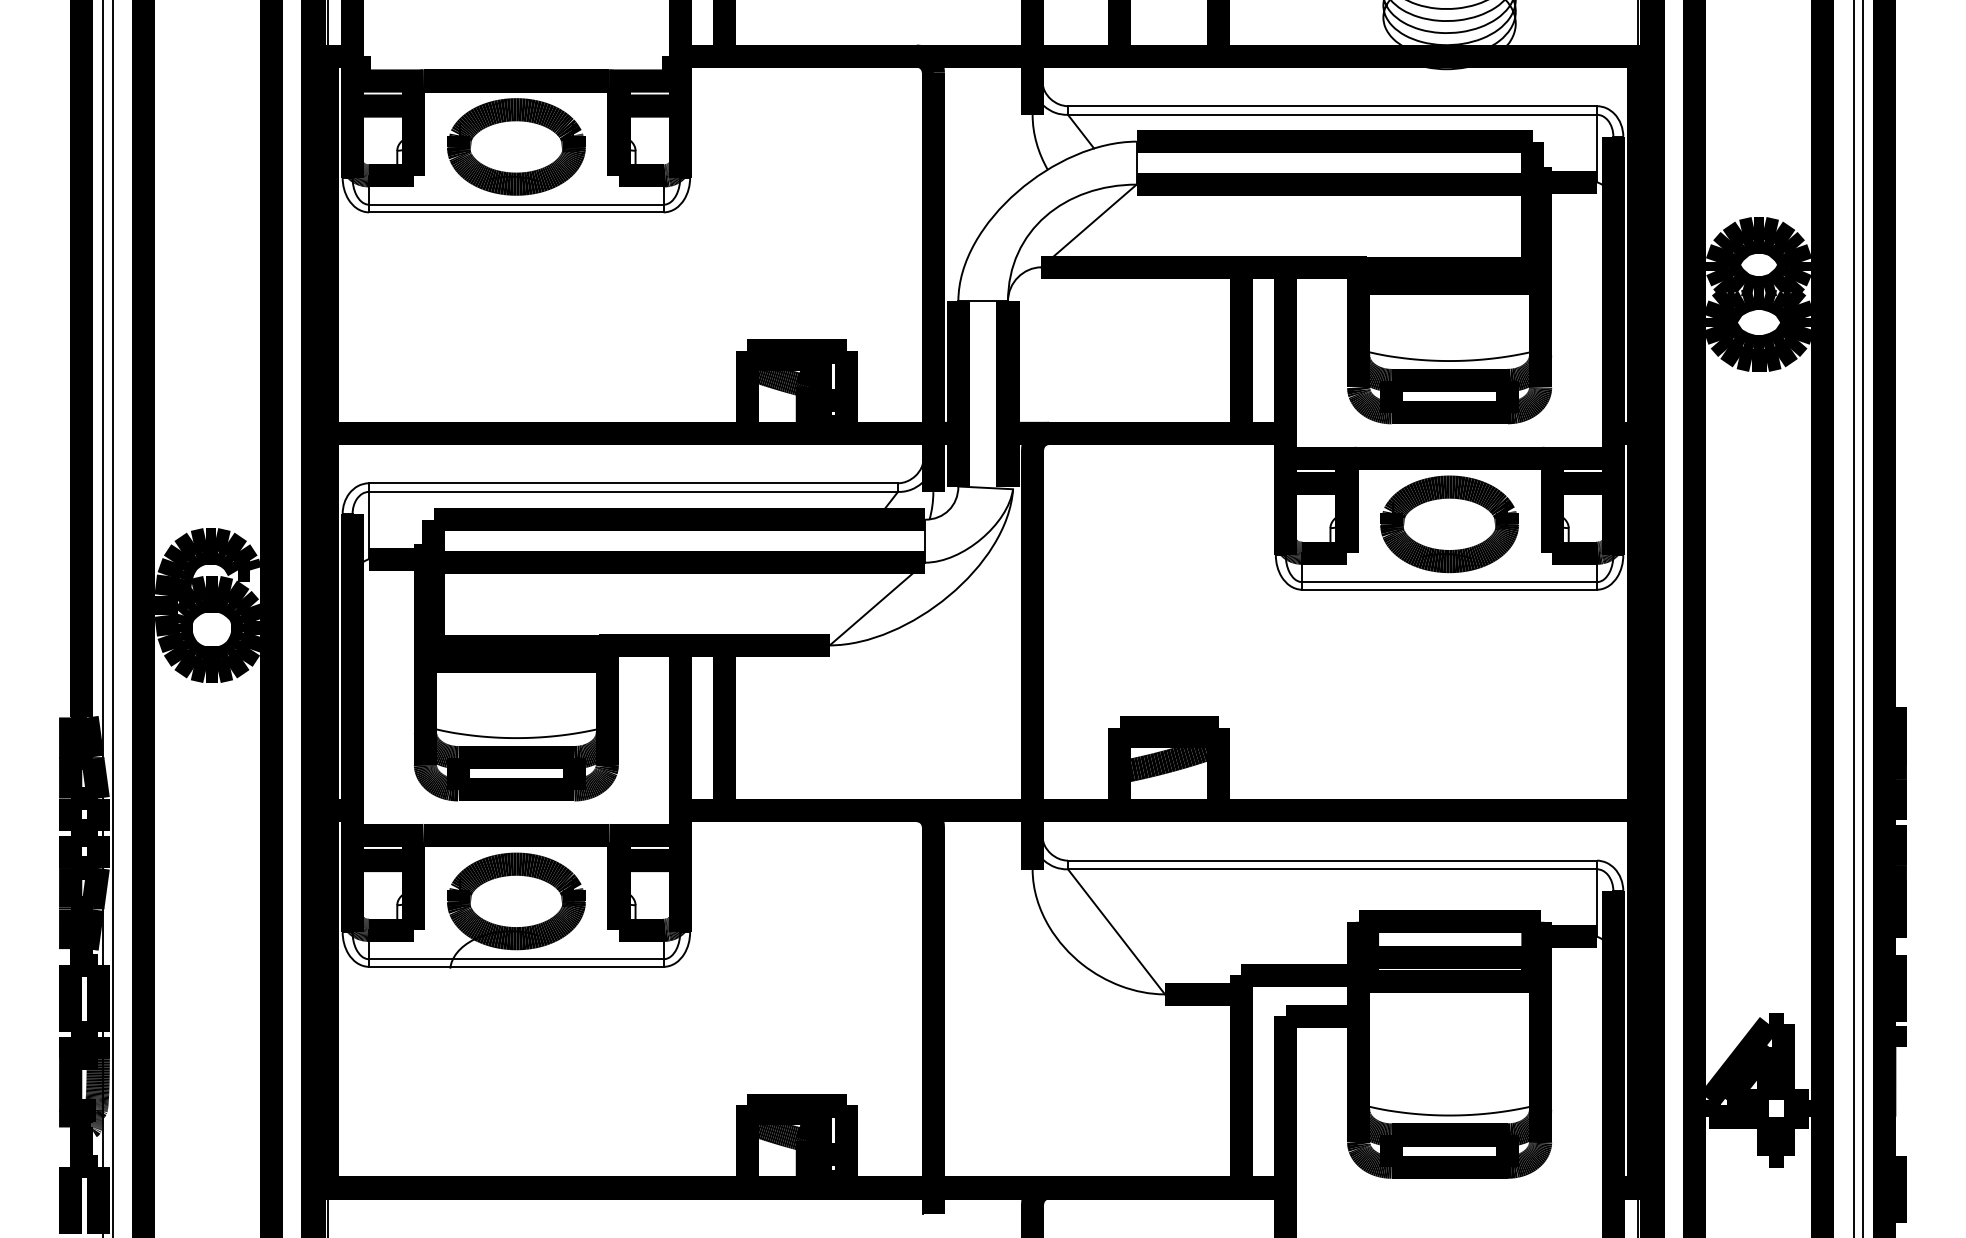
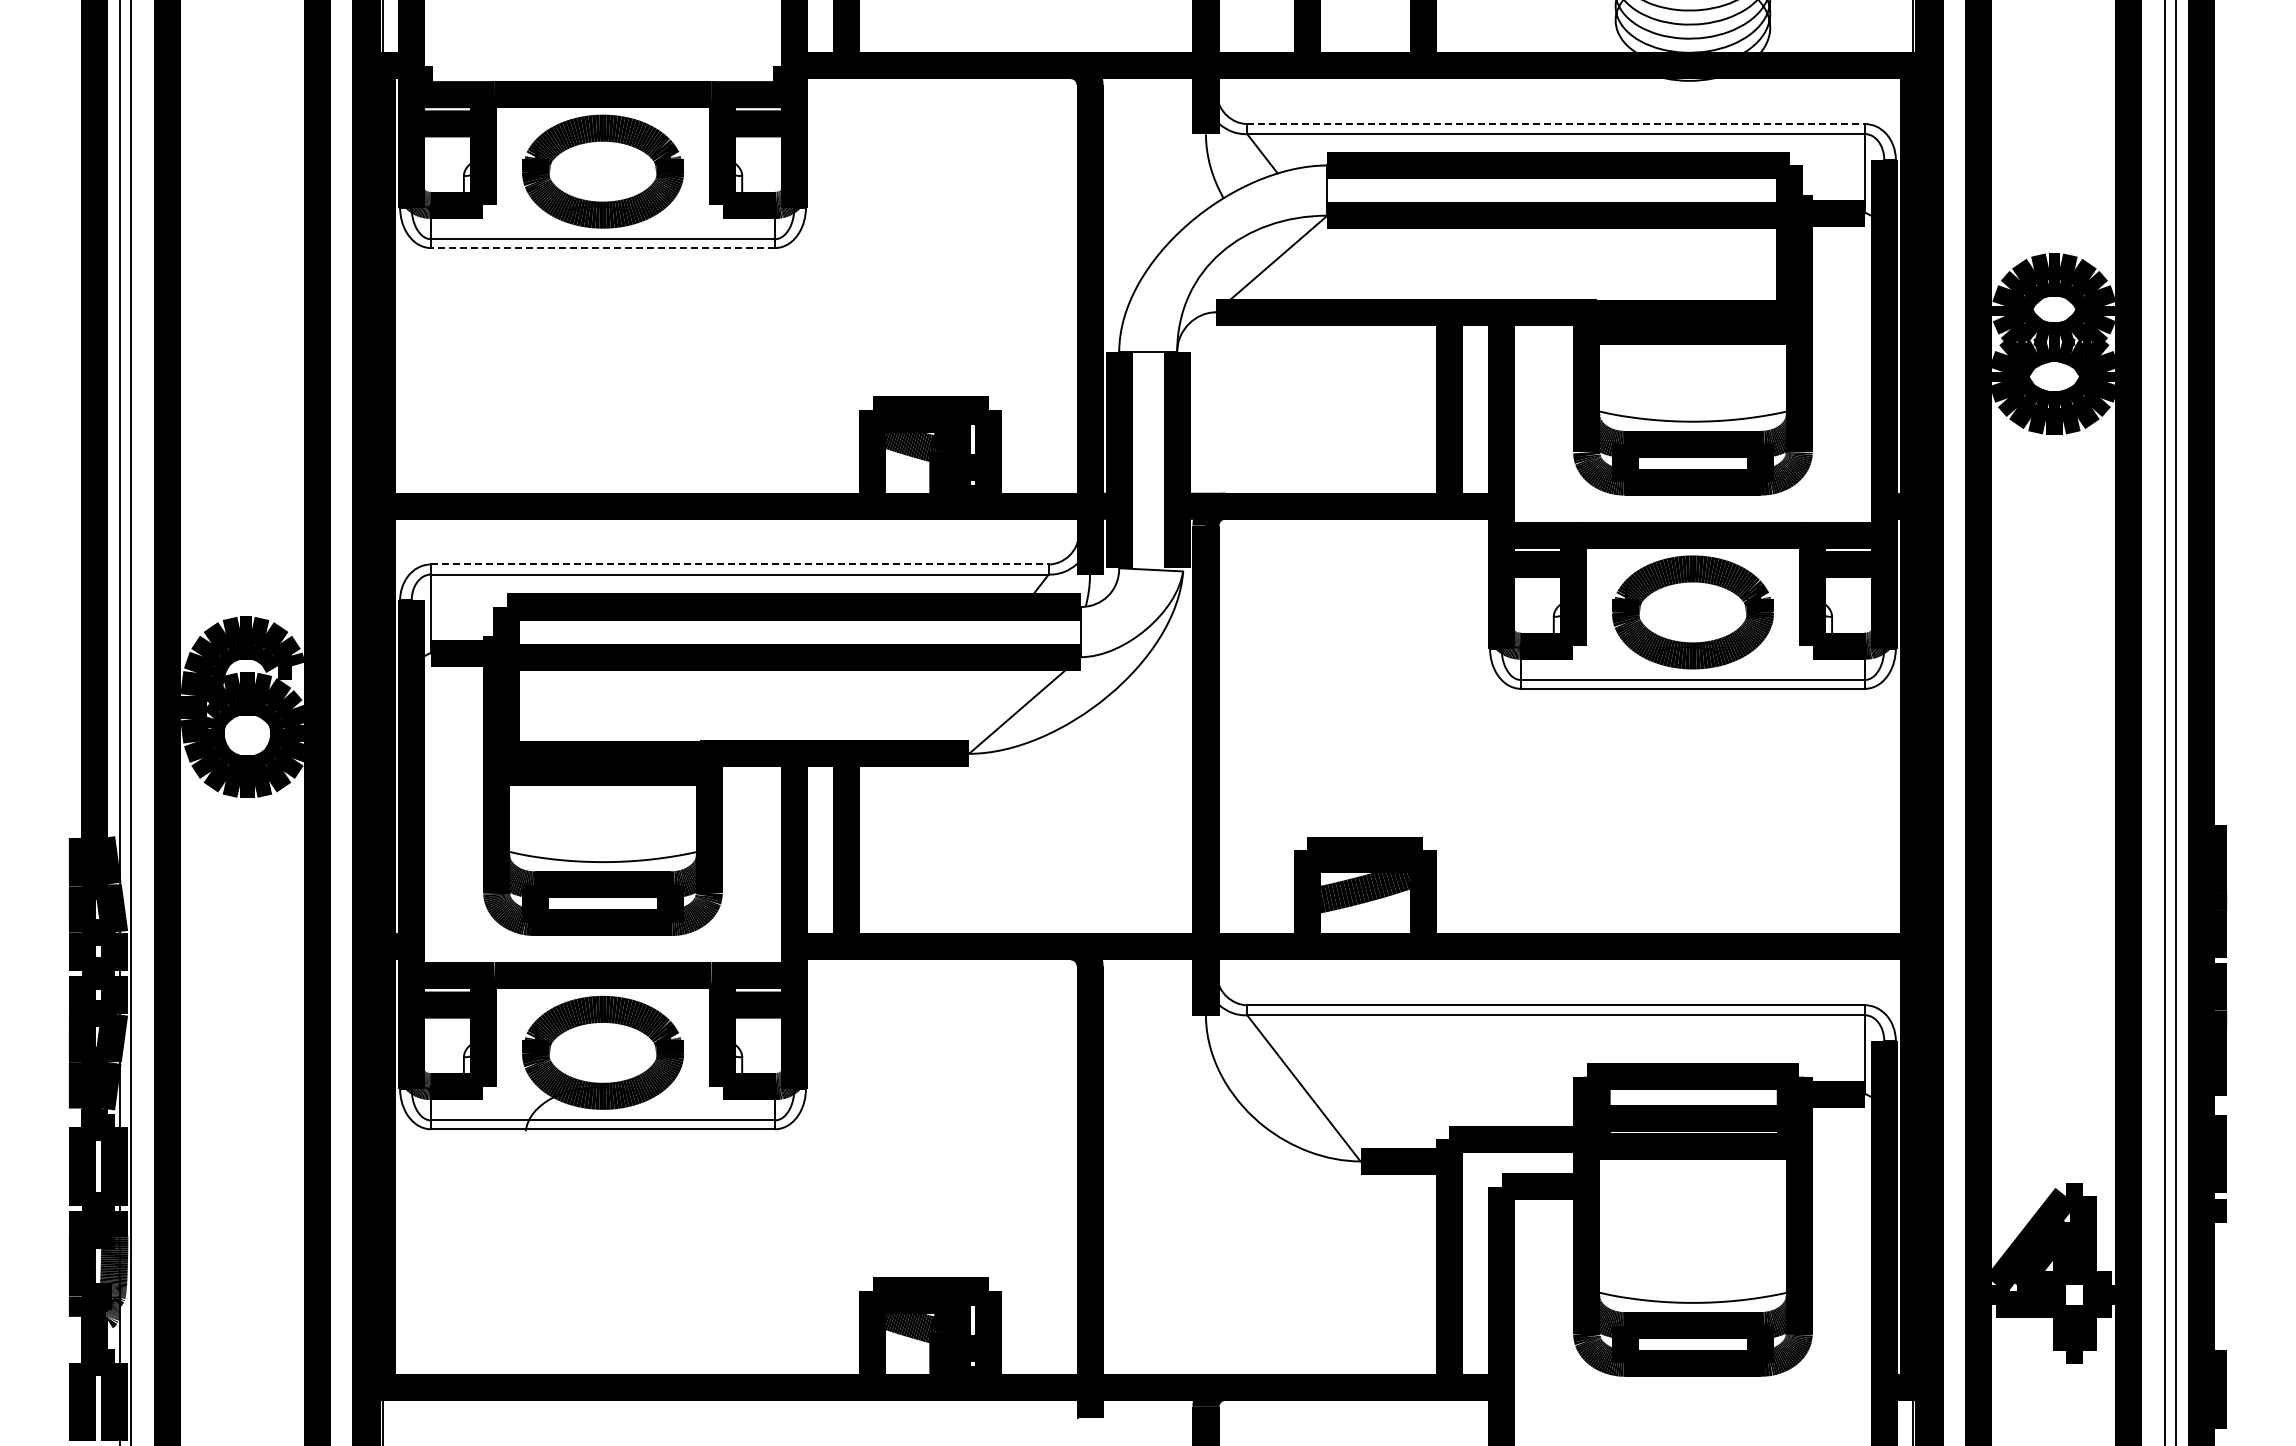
line: (1332, 106) -> (1556, 124), solid -> dashed
line: (516, 212) -> (603, 248), solid -> dashed
line: (633, 483) -> (739, 564), solid -> dashed

